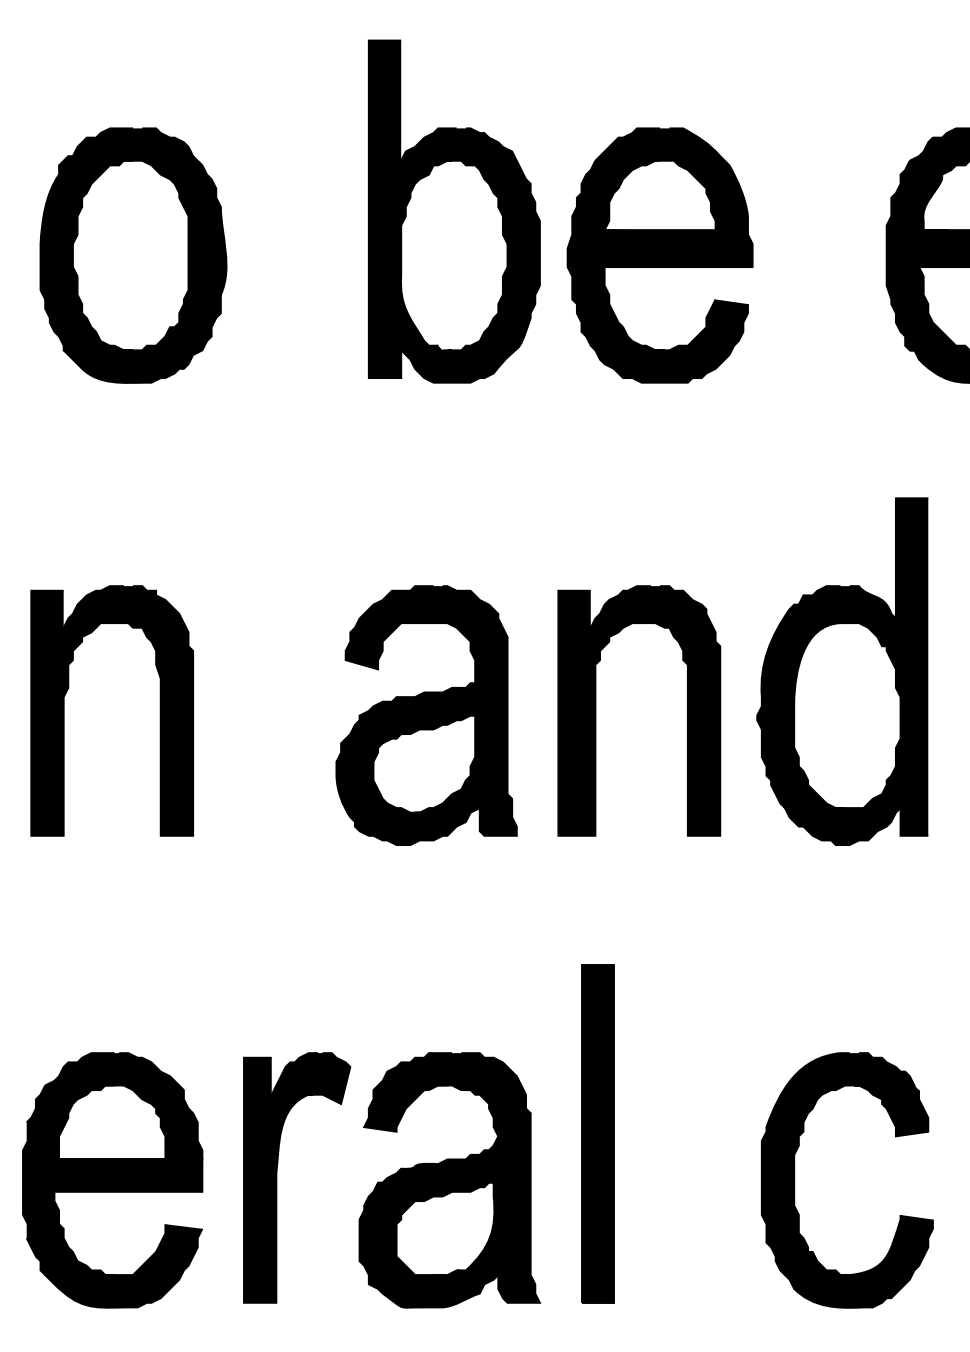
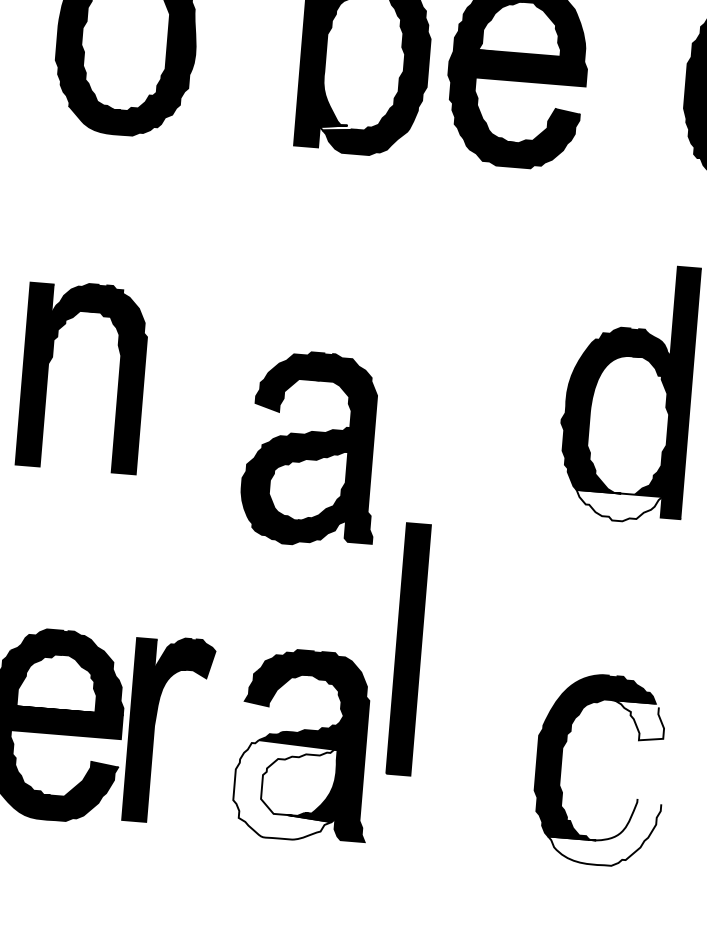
fill: (426, 349) -> (338, 127), removed
part: (596, 710) -> (442, 406), removed
part: (426, 715) -> (312, 449), moved
fill: (842, 826) -> (618, 507), removed
fill: (891, 1110) -> (637, 720), removed
part: (597, 1133) -> (408, 648), moved
part: (277, 1177) -> (154, 728), moved
fill: (426, 1242) -> (284, 790), removed
fill: (858, 1260) -> (603, 830), removed

